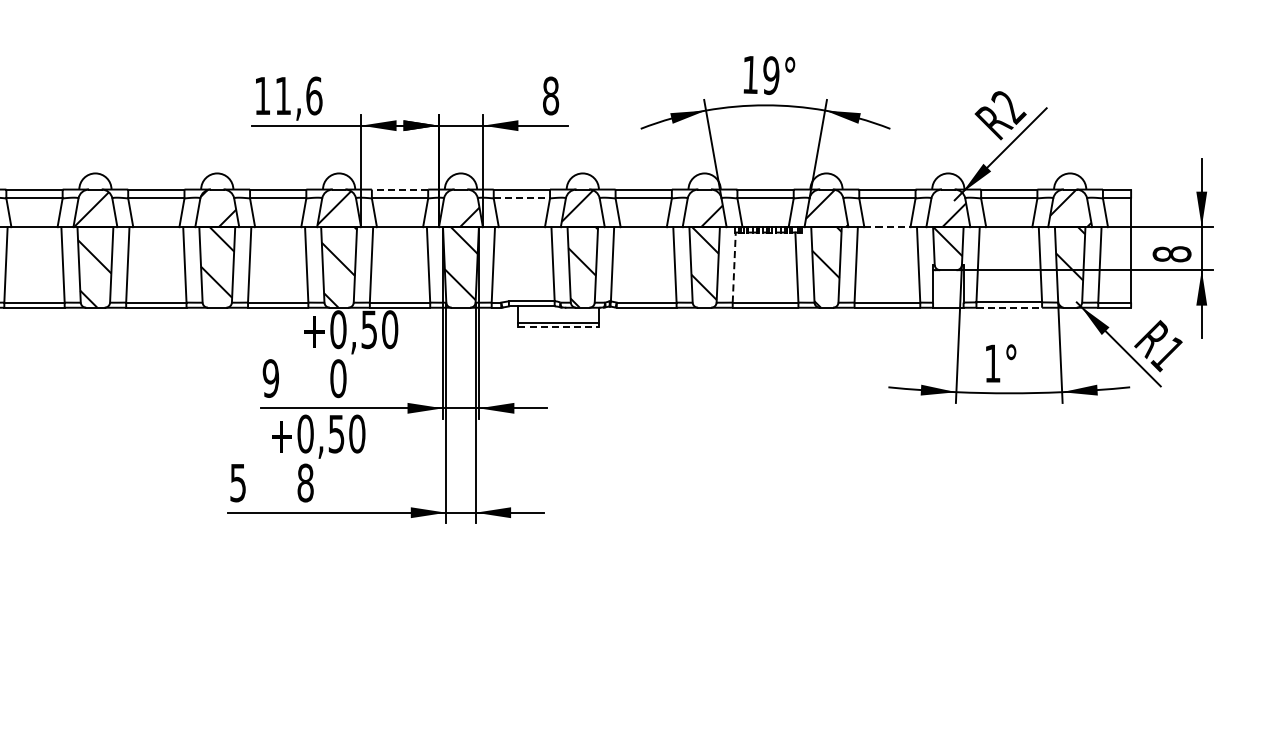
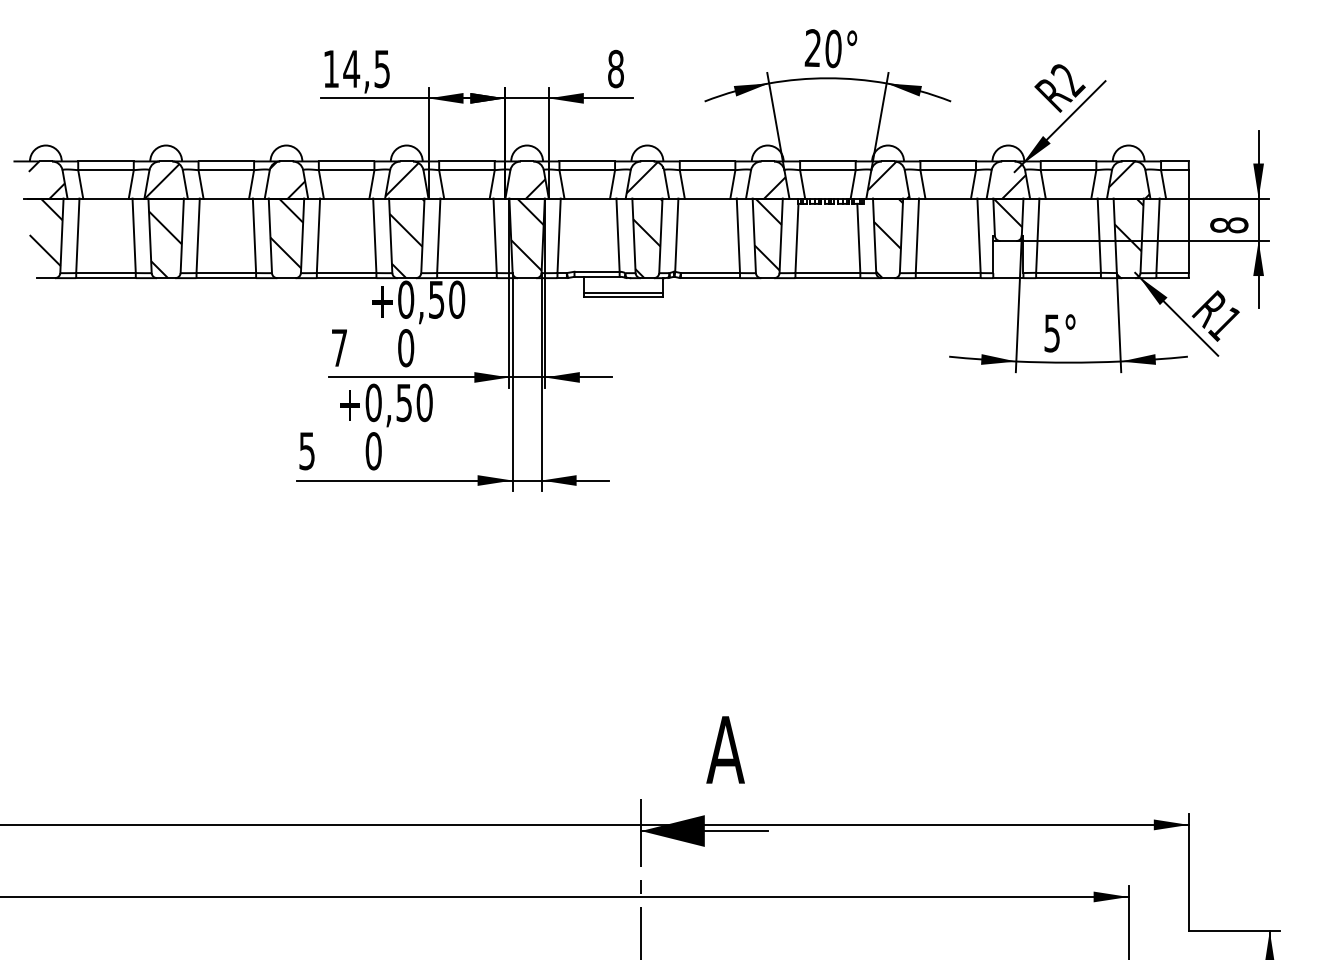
text: (760, 75) -> (822, 48), 19° -> 20°
text: (298, 95) -> (366, 68), 11,6 -> 14,5
line: (399, 189) -> (466, 161), dashed -> solid
line: (522, 198) -> (587, 170), dashed -> solid
line: (887, 227) -> (948, 198), dashed -> solid
line: (733, 267) -> (796, 238), dashed -> solid
line: (1010, 308) -> (1069, 278), dashed -> solid
line: (558, 327) -> (623, 297), dashed -> solid
text: (992, 363) -> (1051, 333), 1° -> 5°
text: (270, 377) -> (339, 347), 9 -> 7
text: (305, 483) -> (373, 451), 8 -> 0

